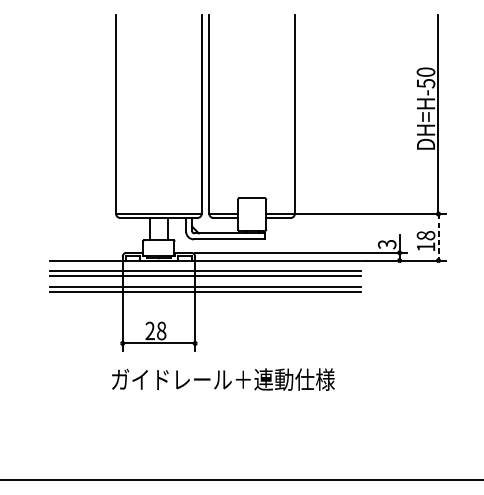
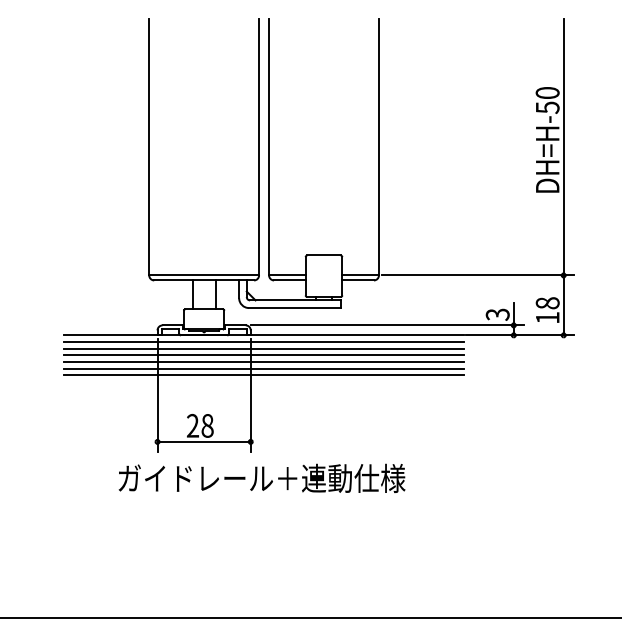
line: (438, 237) -> (563, 305), dashed -> solid
line: (205, 266) -> (263, 342), added
line: (205, 281) -> (263, 362), added
text: (222, 378) -> (261, 477), moved

